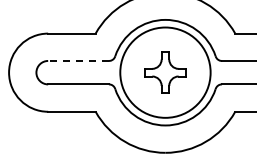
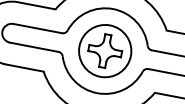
line: (78, 60) -> (37, 28), dashed -> solid
circle: (165, 72) -> (105, 50), size x0.71

